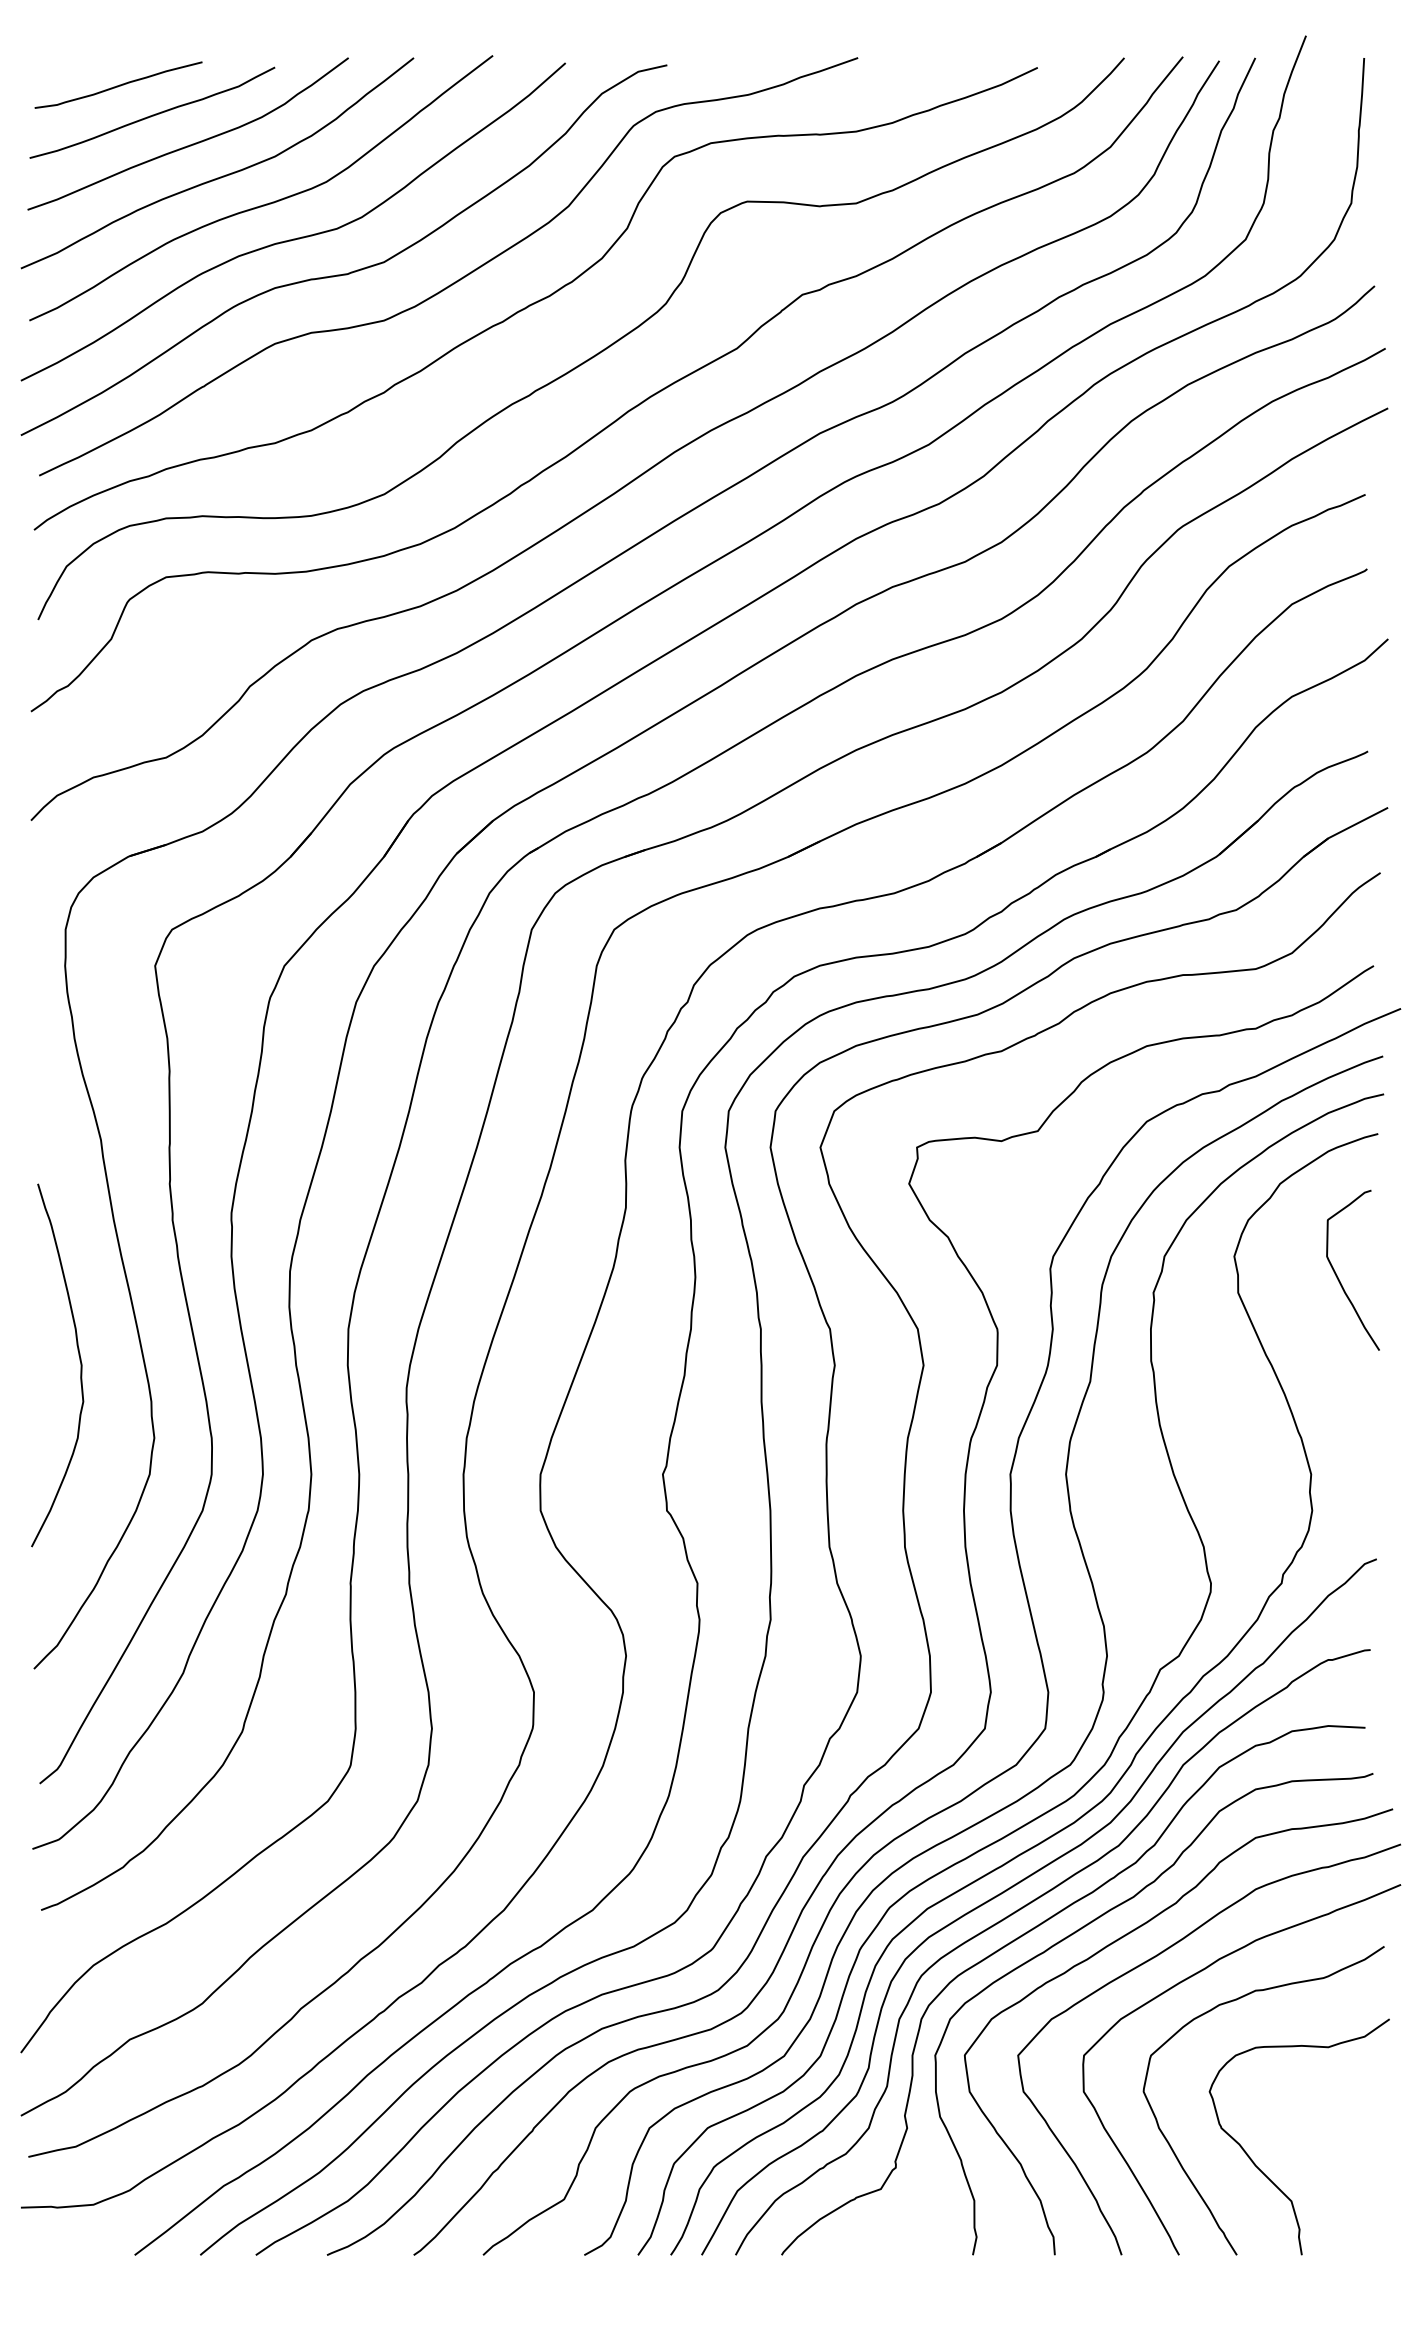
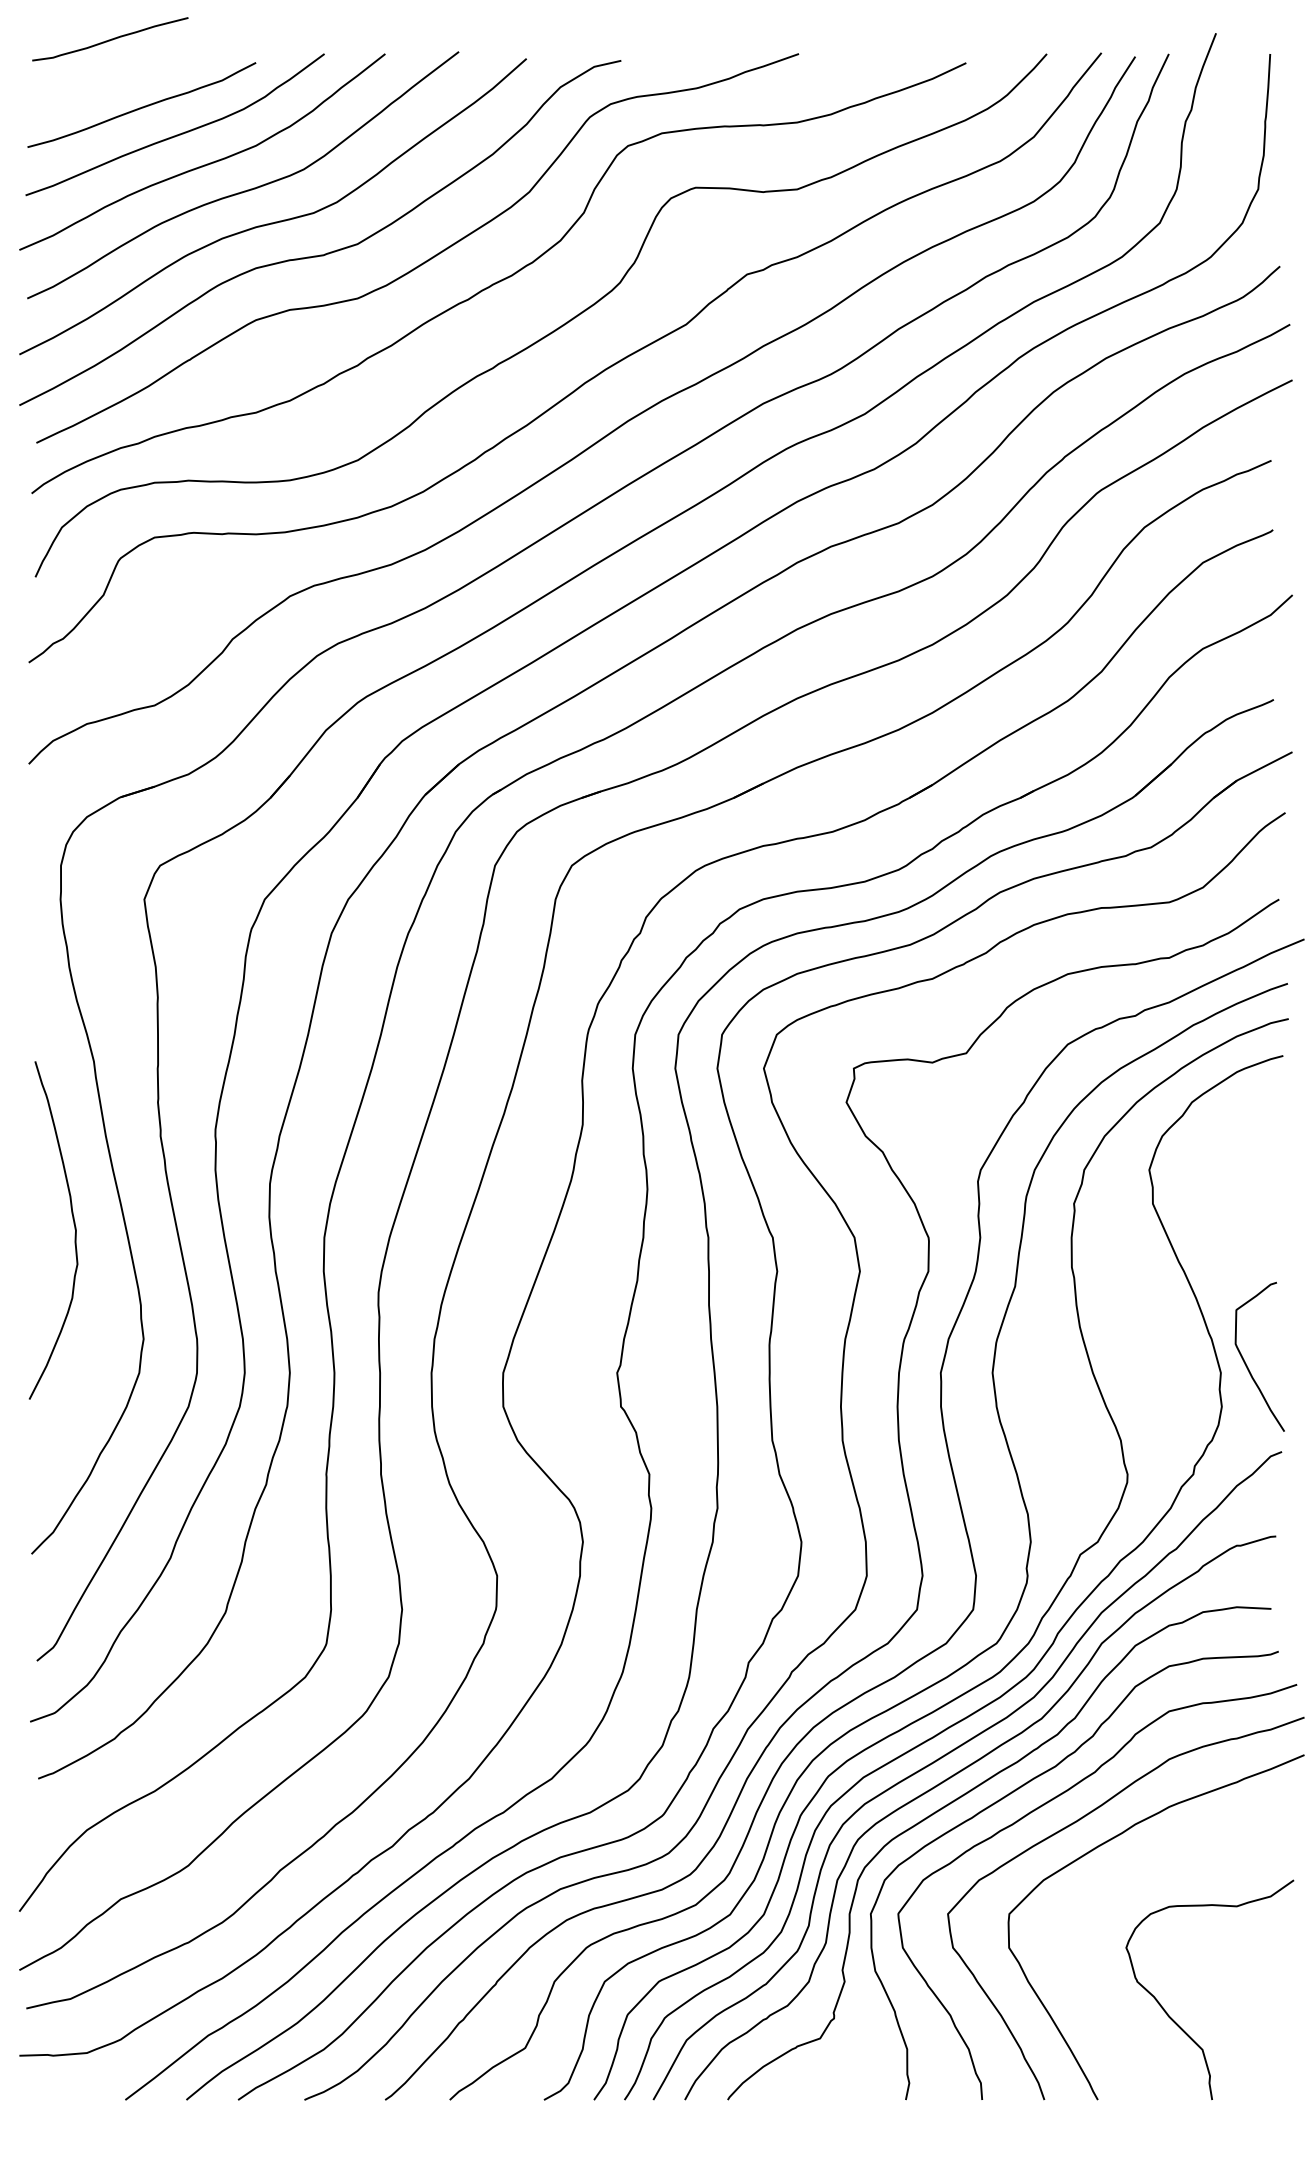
curve: (118, 85) -> (110, 39), moved
curve: (1338, 1277) -> (1246, 1363), moved
curve: (79, 1359) -> (73, 1224), moved
curve: (1175, 2152) -> (1094, 2004), removed

